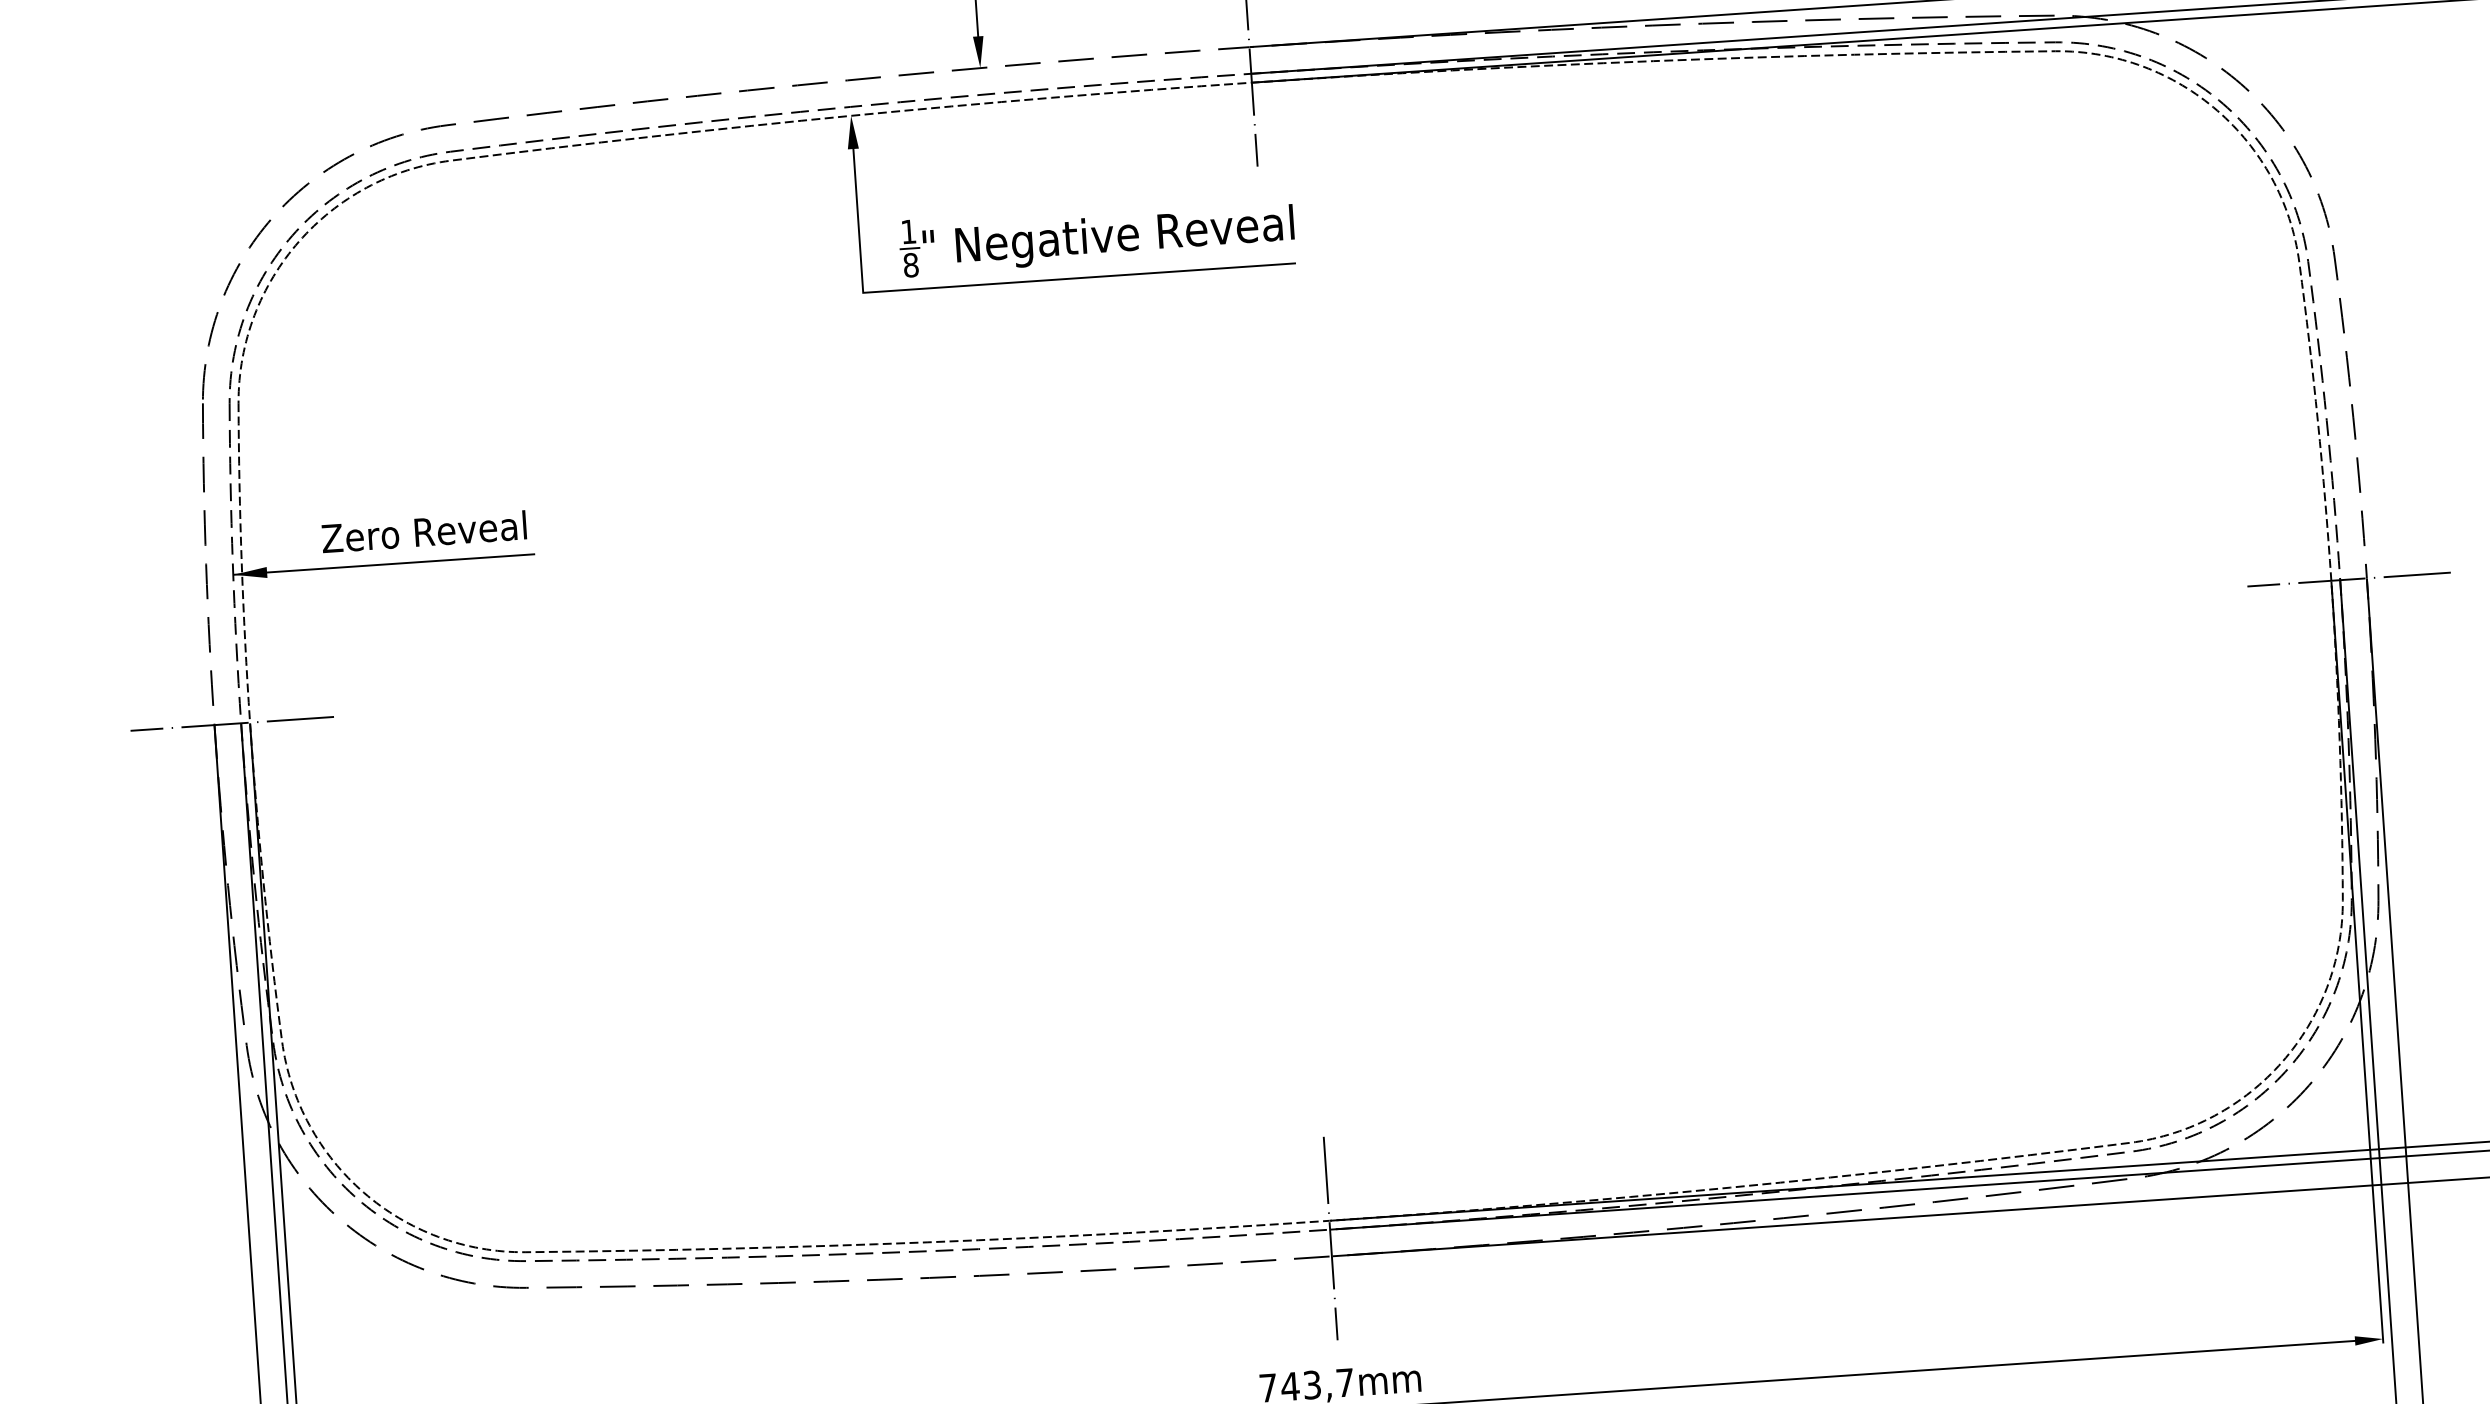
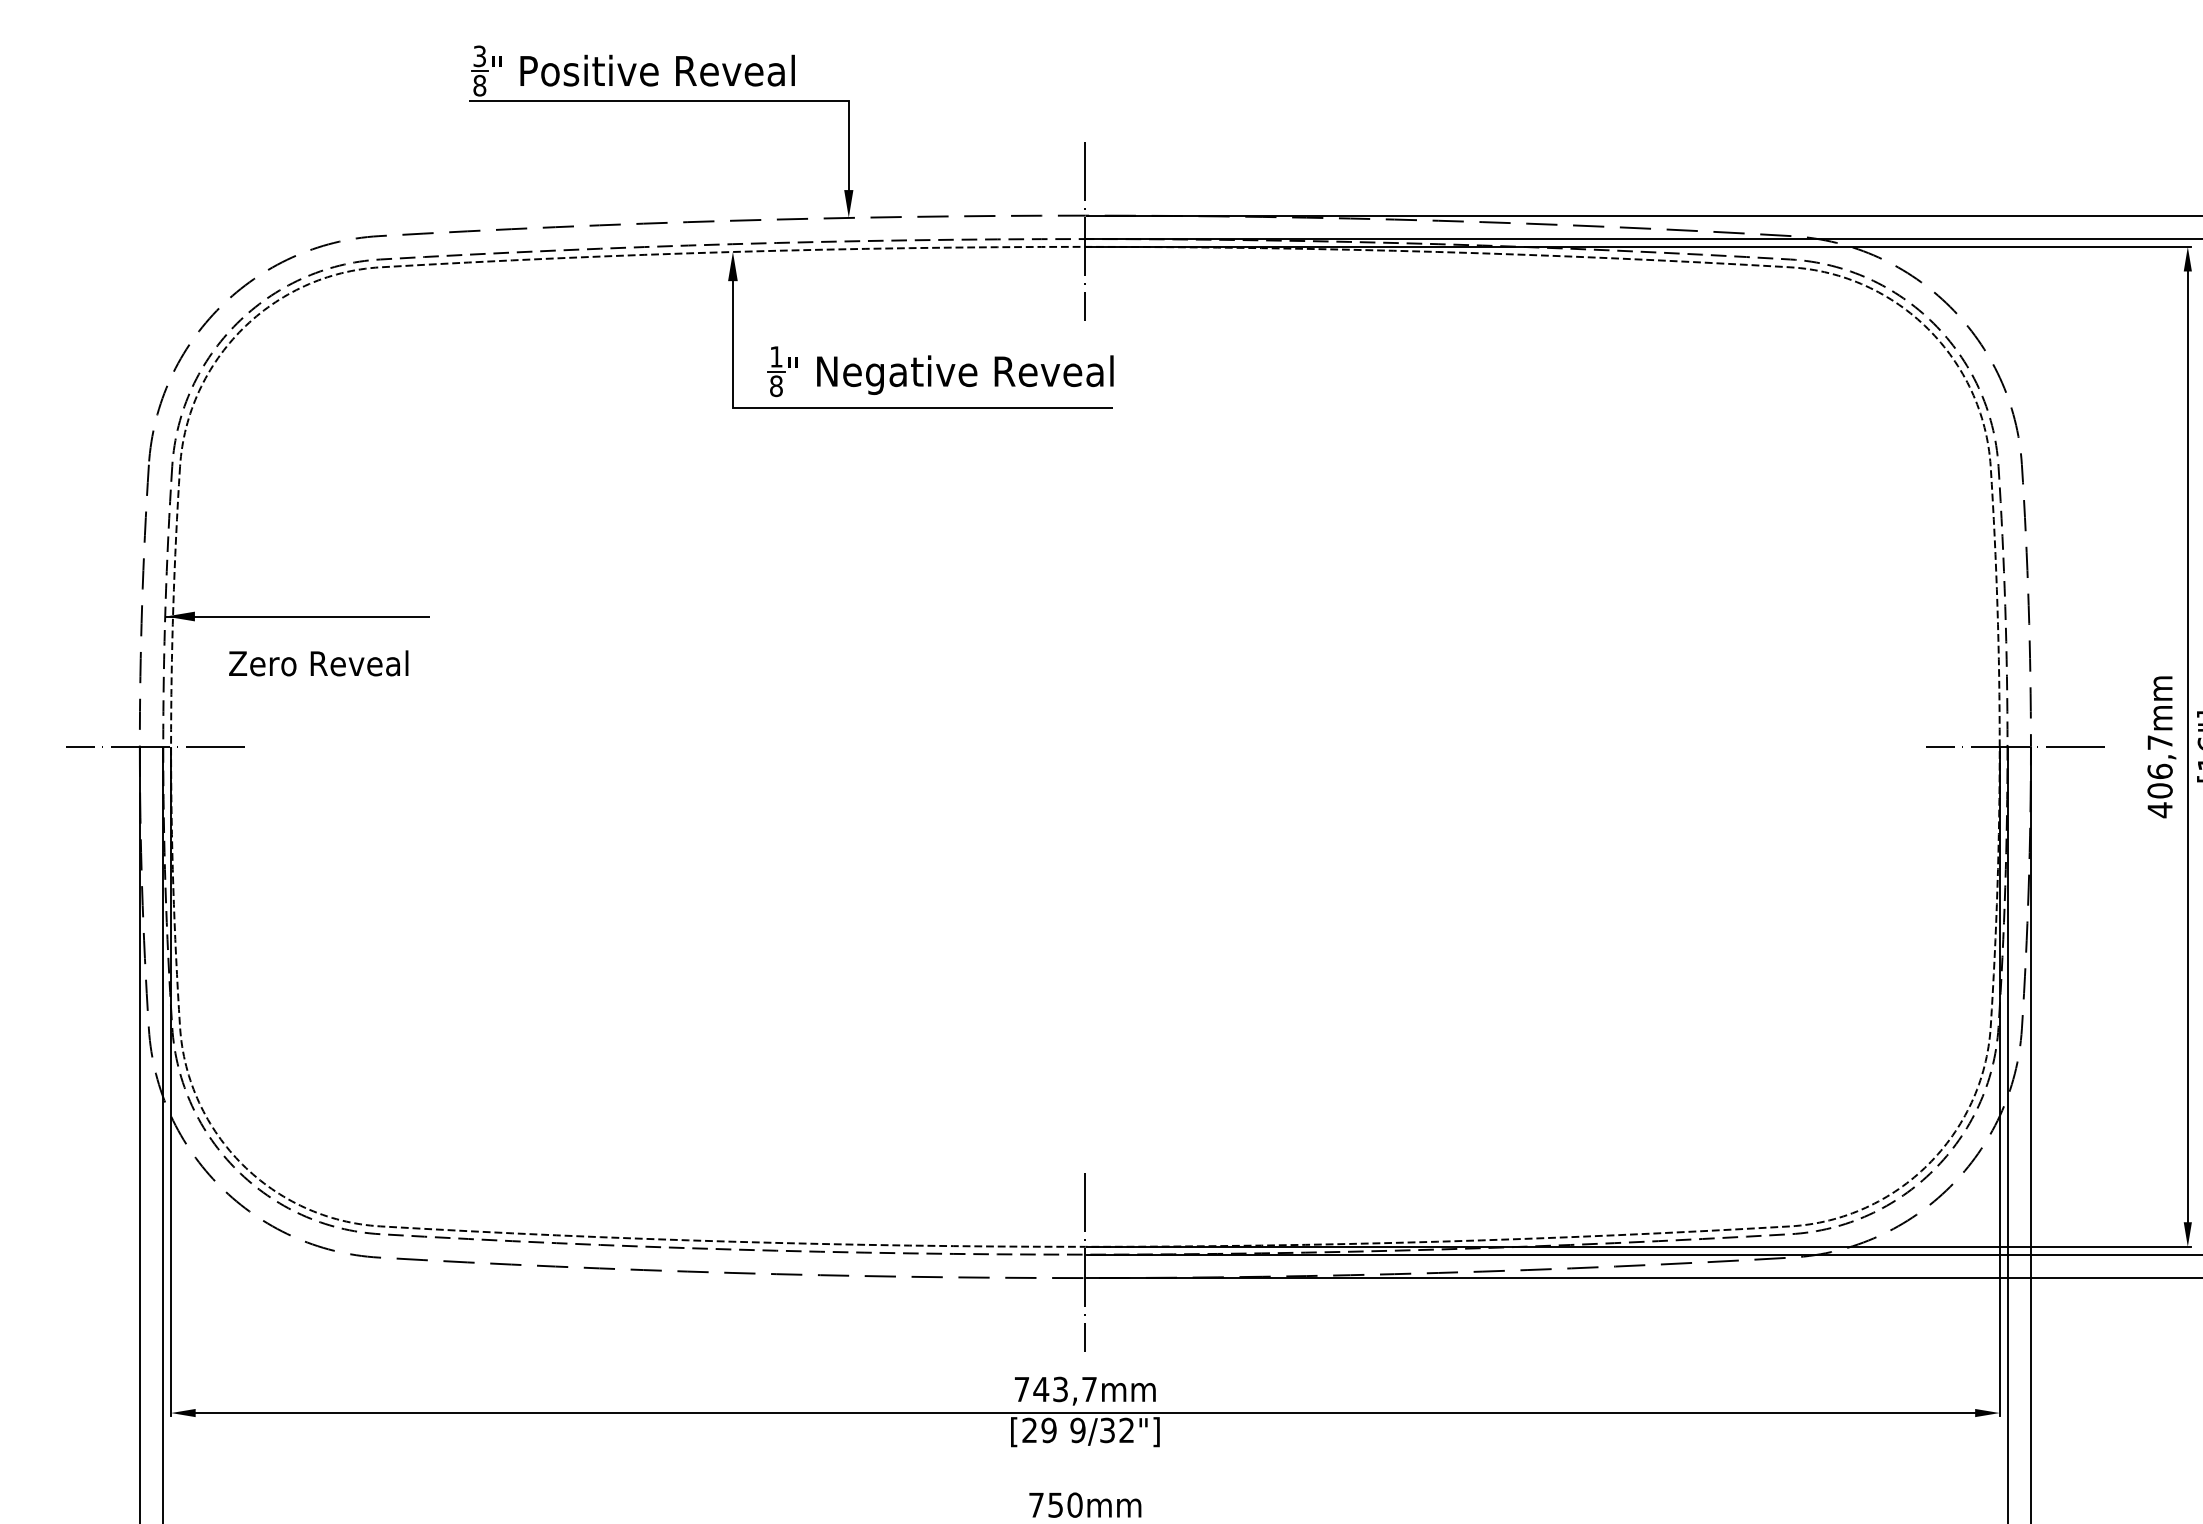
text: (423, 532) -> (318, 663), moved

